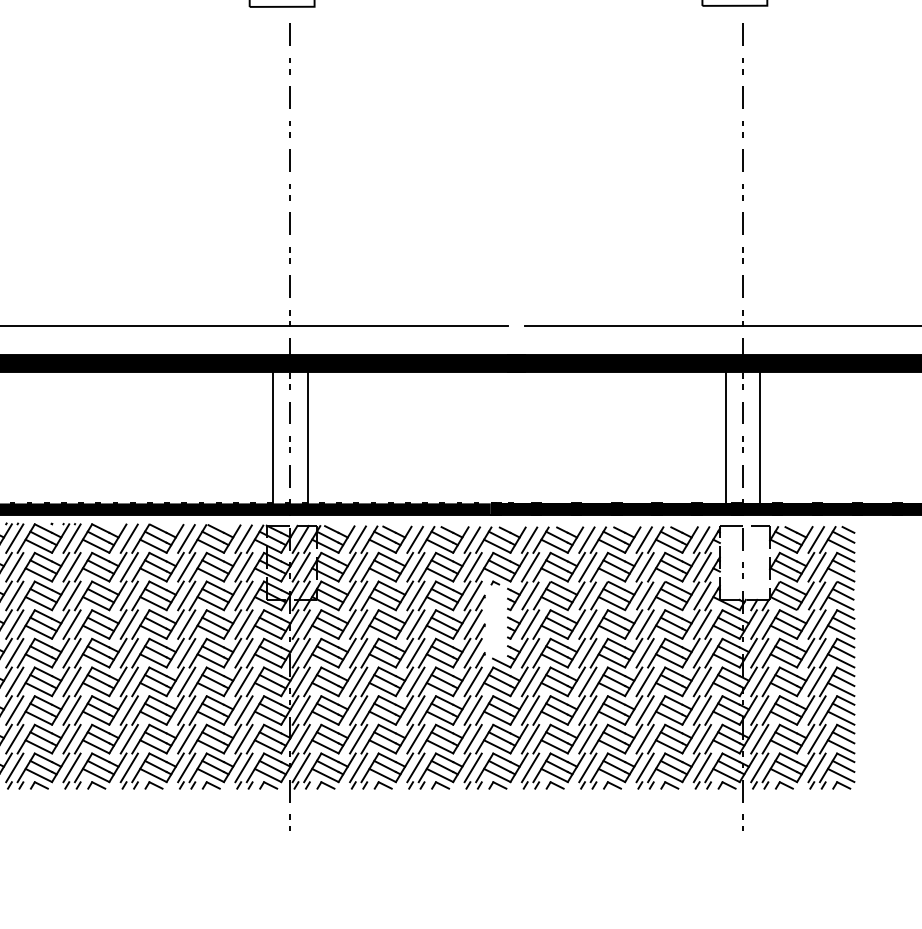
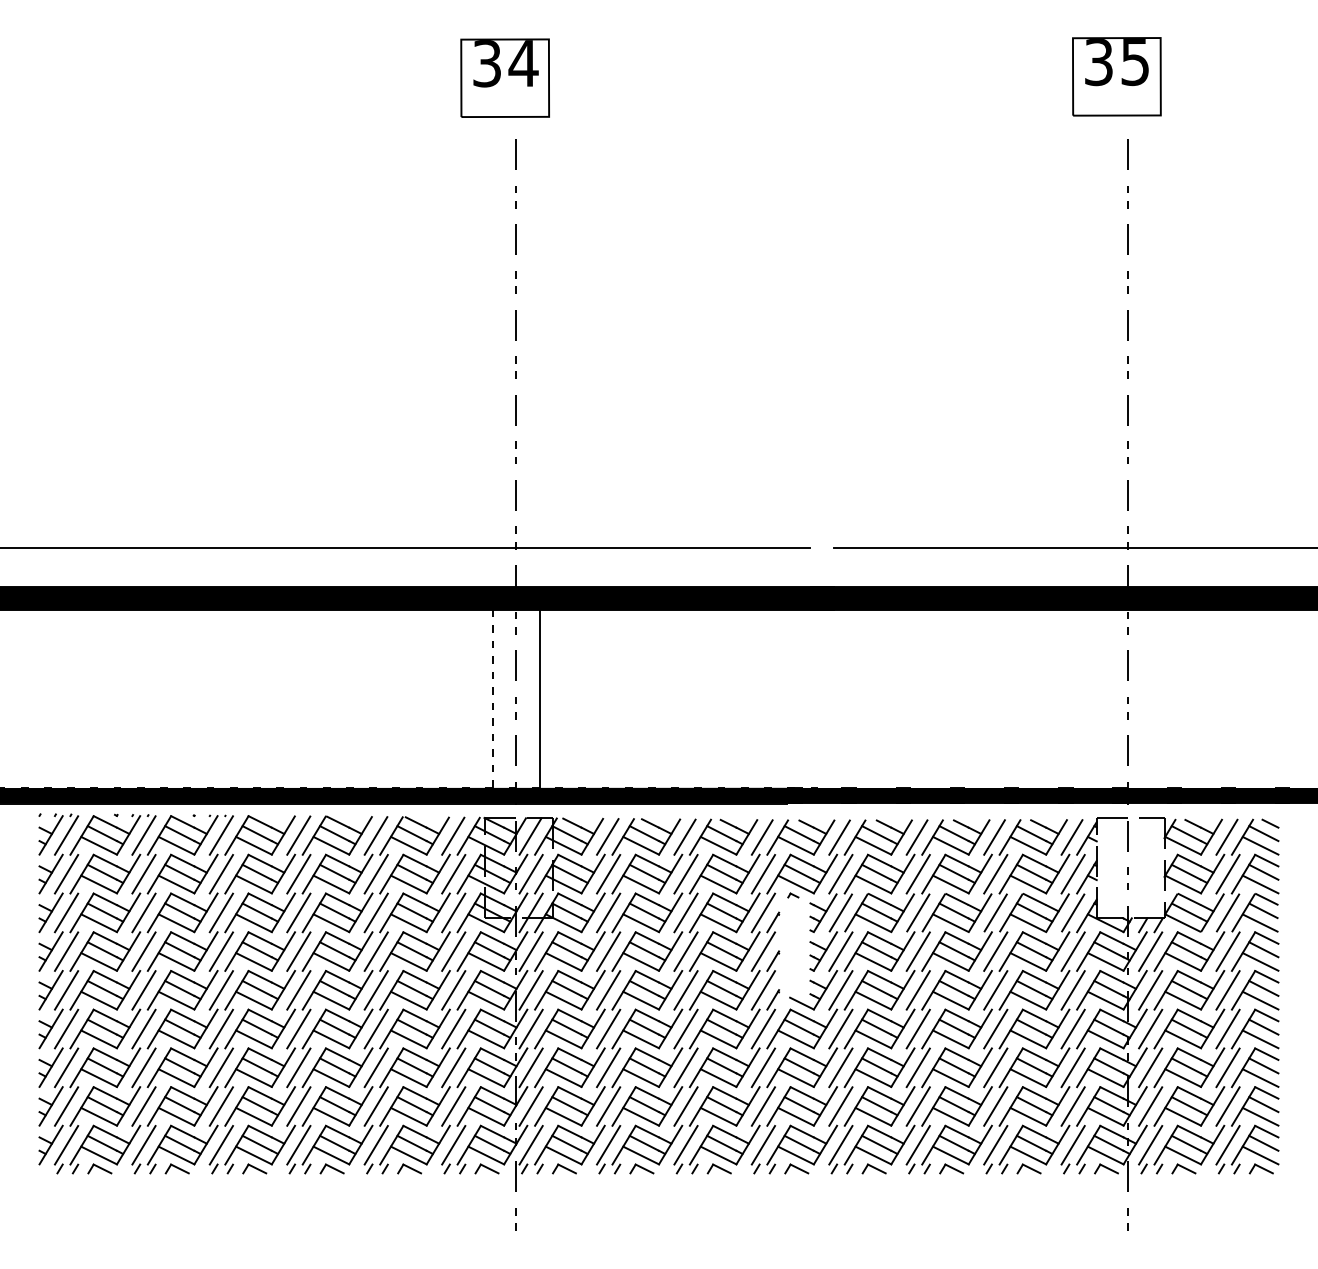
line: (273, 437) -> (493, 699), solid -> dashed
line: (725, 437) -> (1104, 698), removed
line: (760, 437) -> (1151, 698), removed

